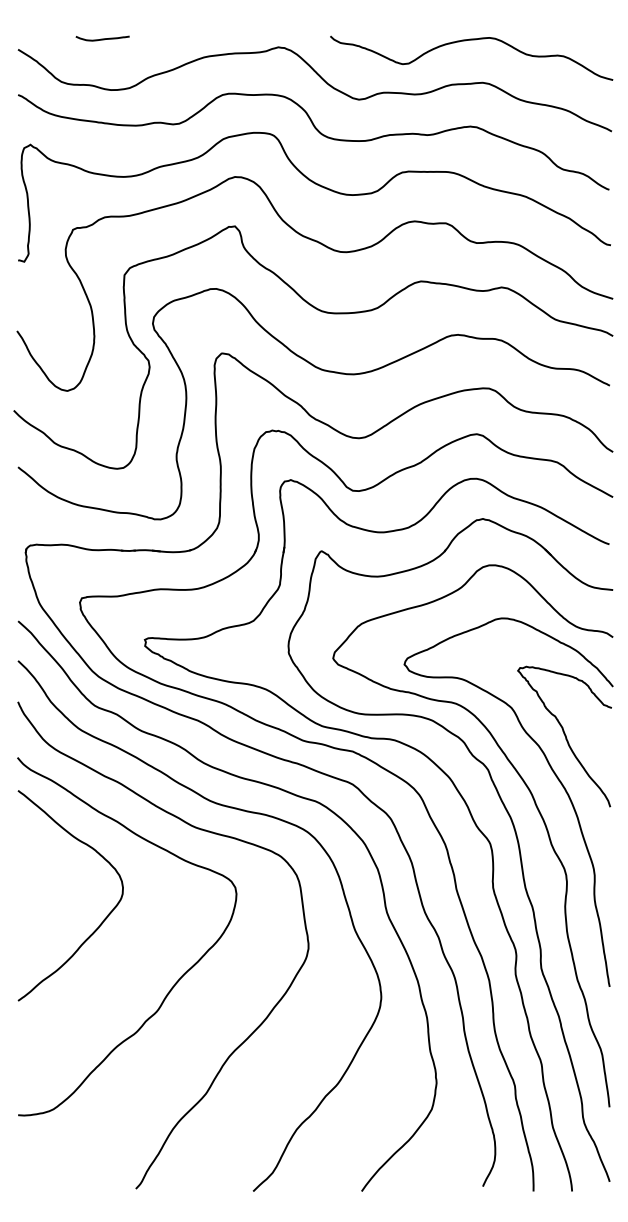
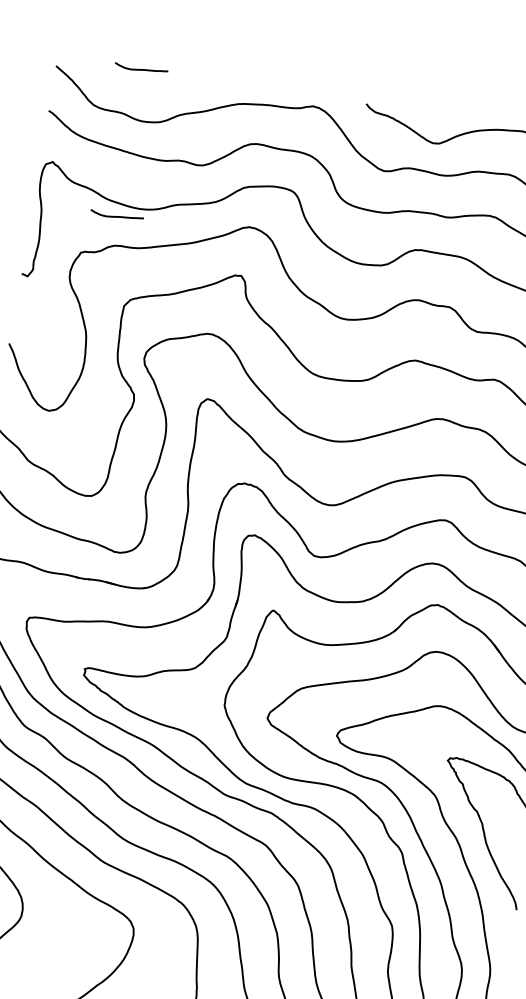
curve: (102, 187) -> (116, 215), added

